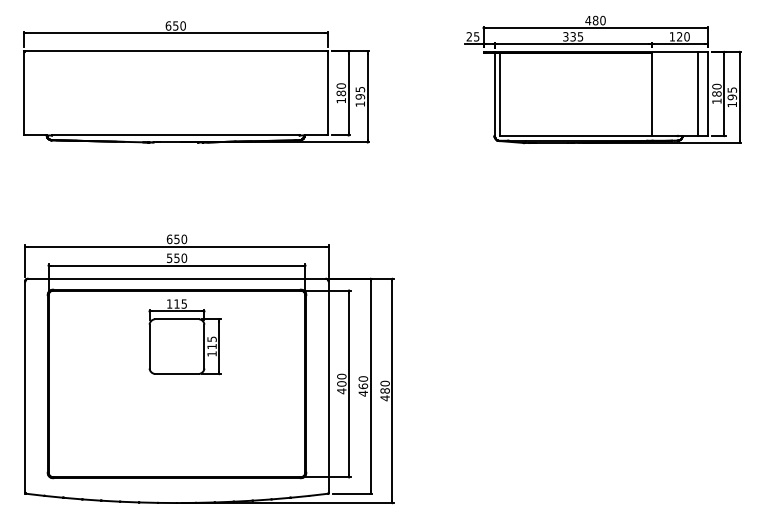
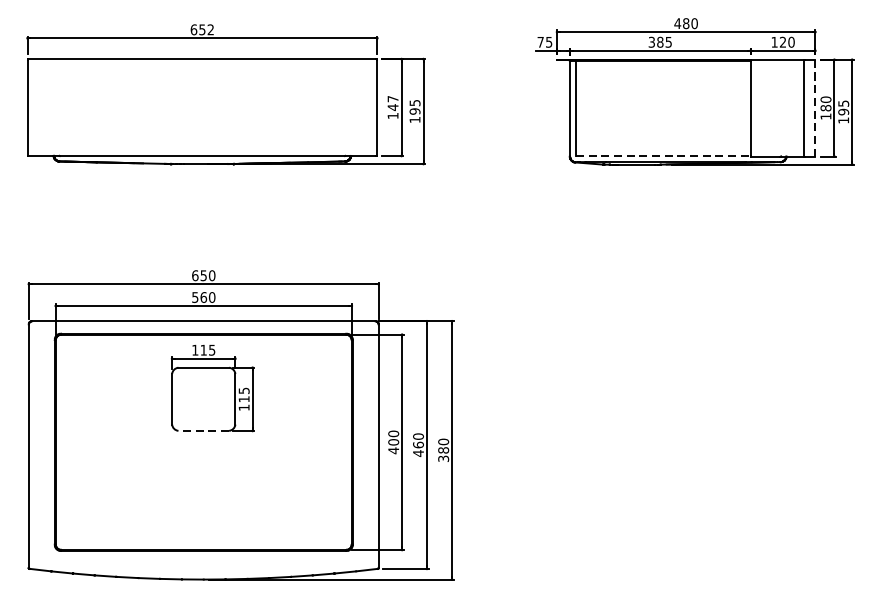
text: (182, 25) -> (210, 29), 650 -> 652
text: (468, 36) -> (539, 41), 25 -> 75
text: (572, 36) -> (659, 41), 335 -> 385
text: (341, 89) -> (393, 103), 180 -> 147
line: (707, 93) -> (815, 107), solid -> dashed
line: (575, 135) -> (662, 156), solid -> dashed
text: (176, 257) -> (203, 296), 550 -> 560
line: (177, 374) -> (204, 431), solid -> dashed
text: (384, 398) -> (442, 459), 480 -> 380

